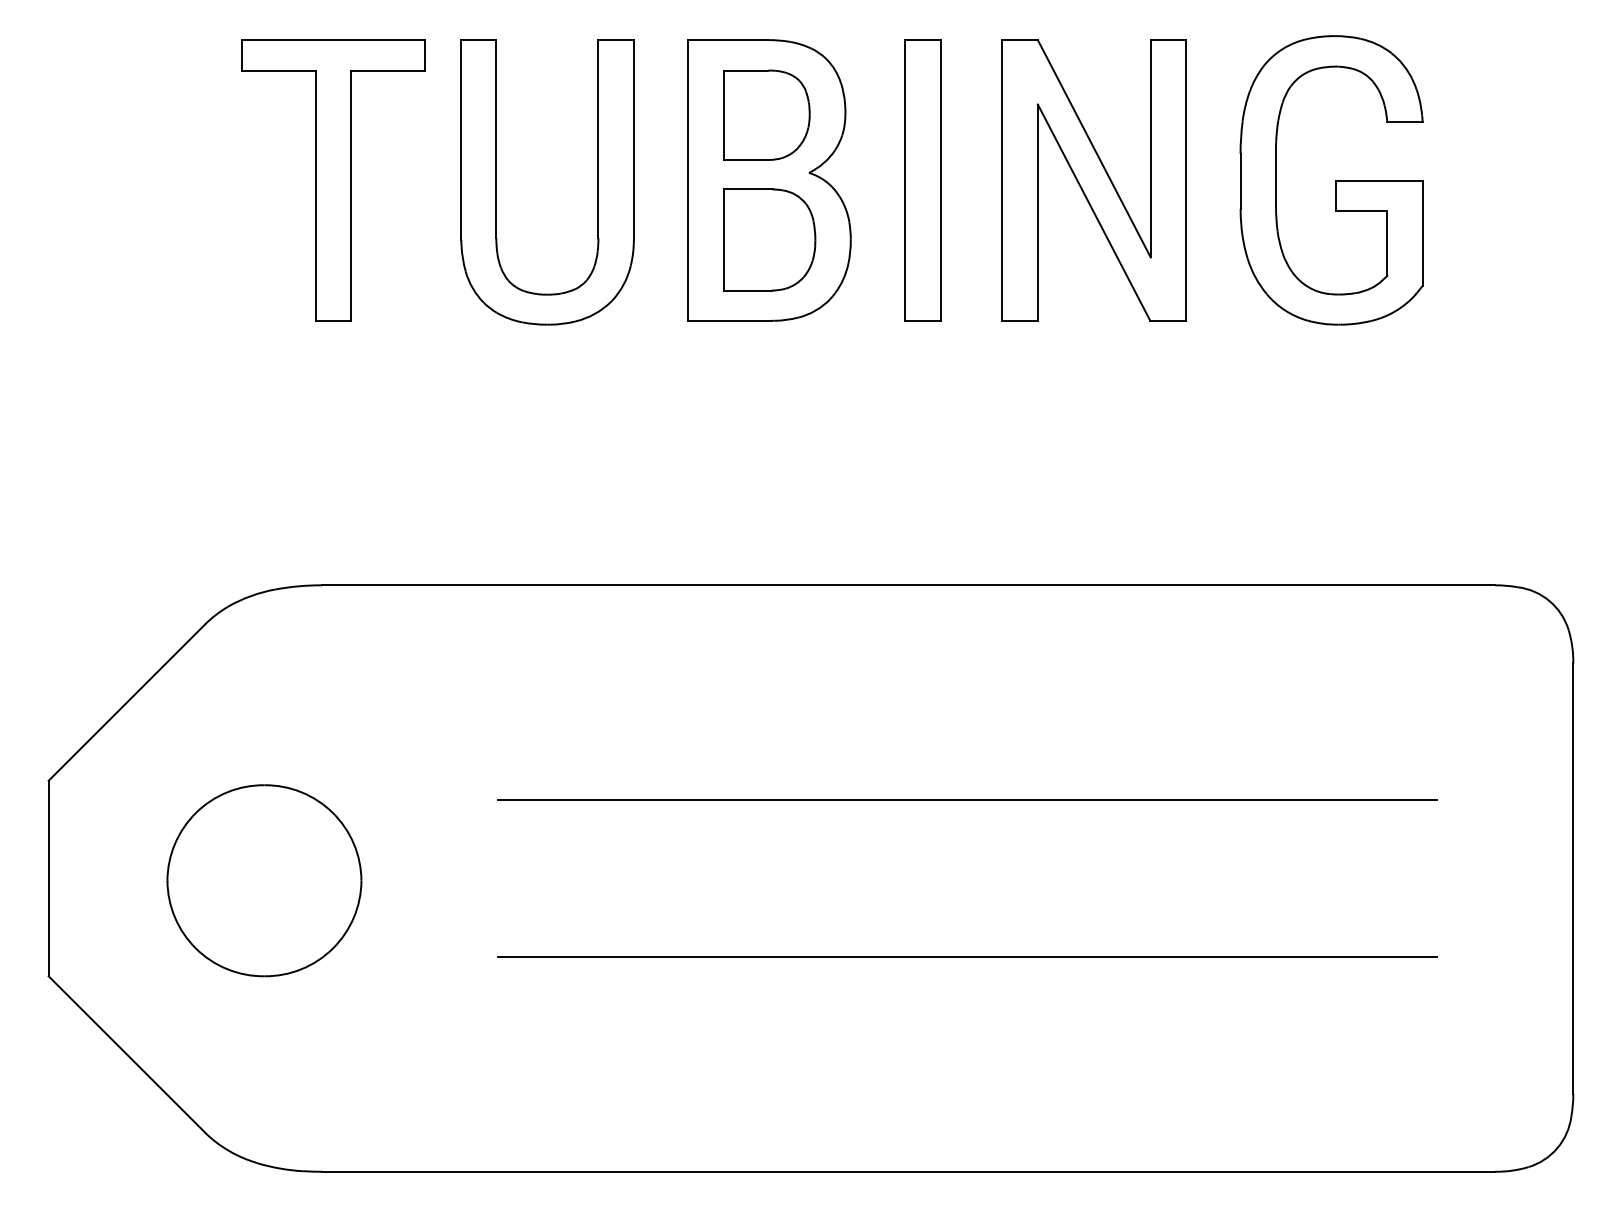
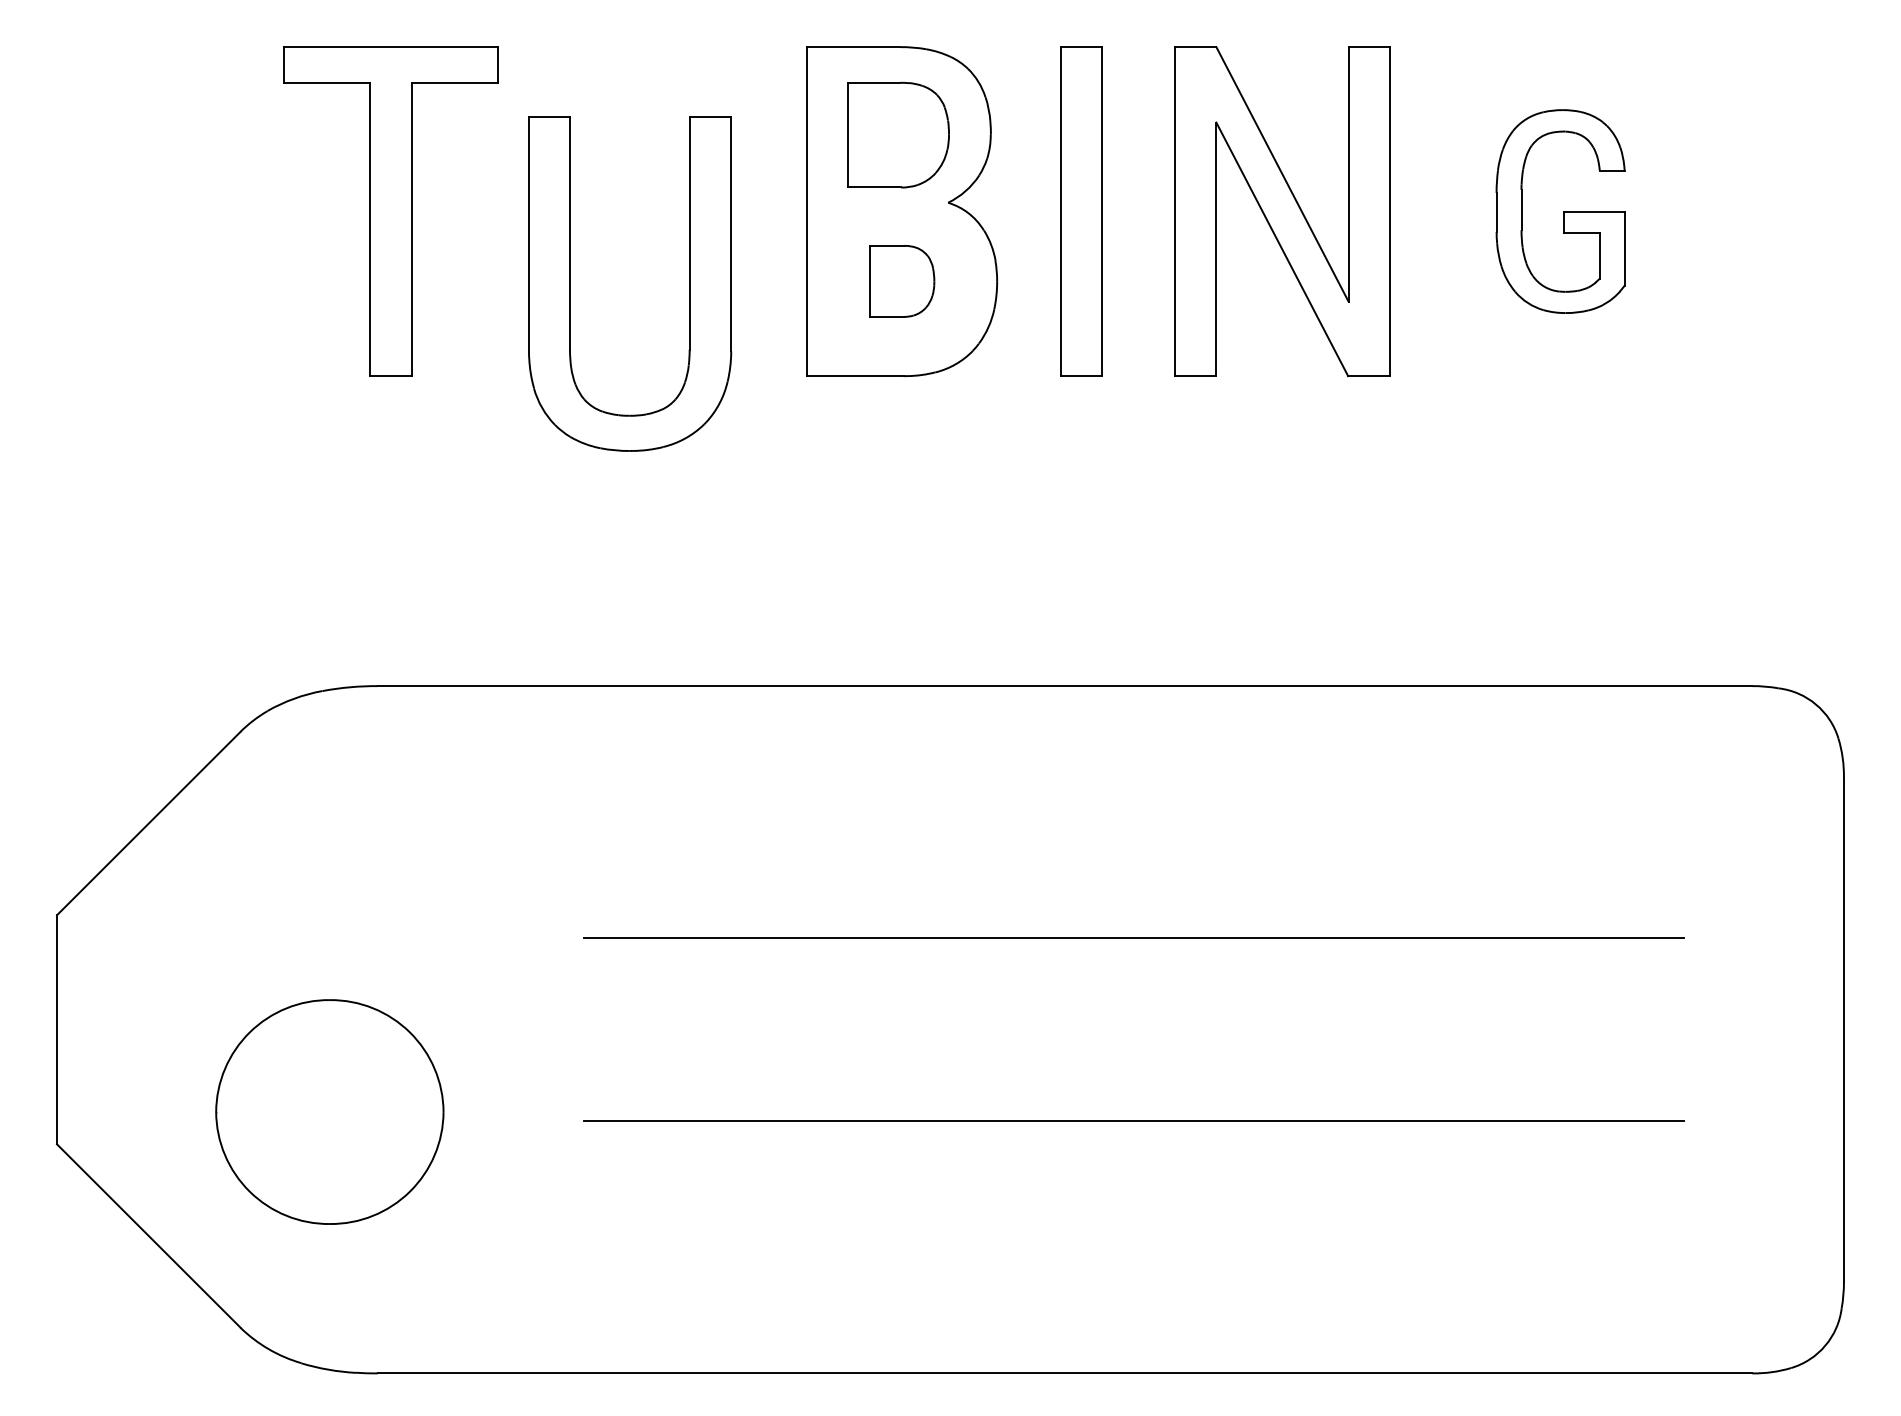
part: (1331, 180) -> (1560, 211), size x0.6
part: (597, 182) -> (688, 284), moved
part: (769, 239) -> (901, 280), size x0.6
part: (264, 880) -> (329, 1111), moved

